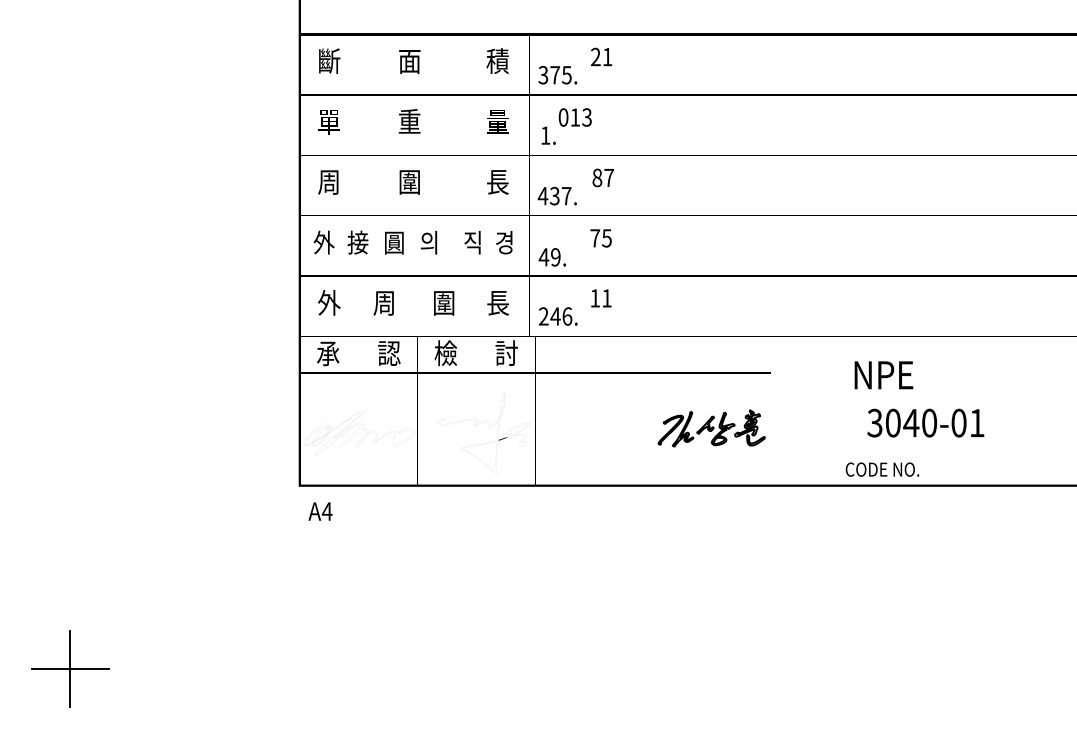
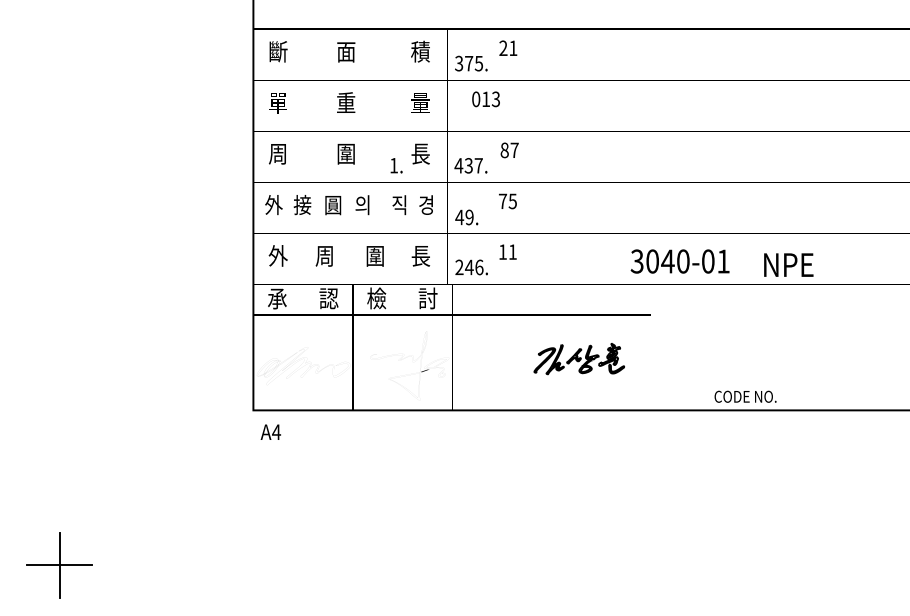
text: (548, 135) -> (396, 165), moved
text: (883, 374) -> (788, 264), moved
text: (925, 423) -> (679, 261), moved
part: (710, 429) -> (578, 359), moved

